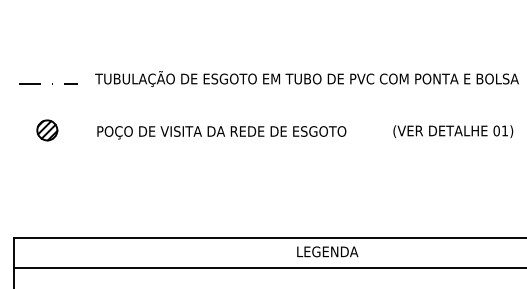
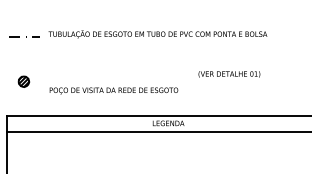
part: (46, 129) -> (23, 81), moved
text: (220, 131) -> (113, 90), moved
text: (453, 131) -> (229, 74), moved

